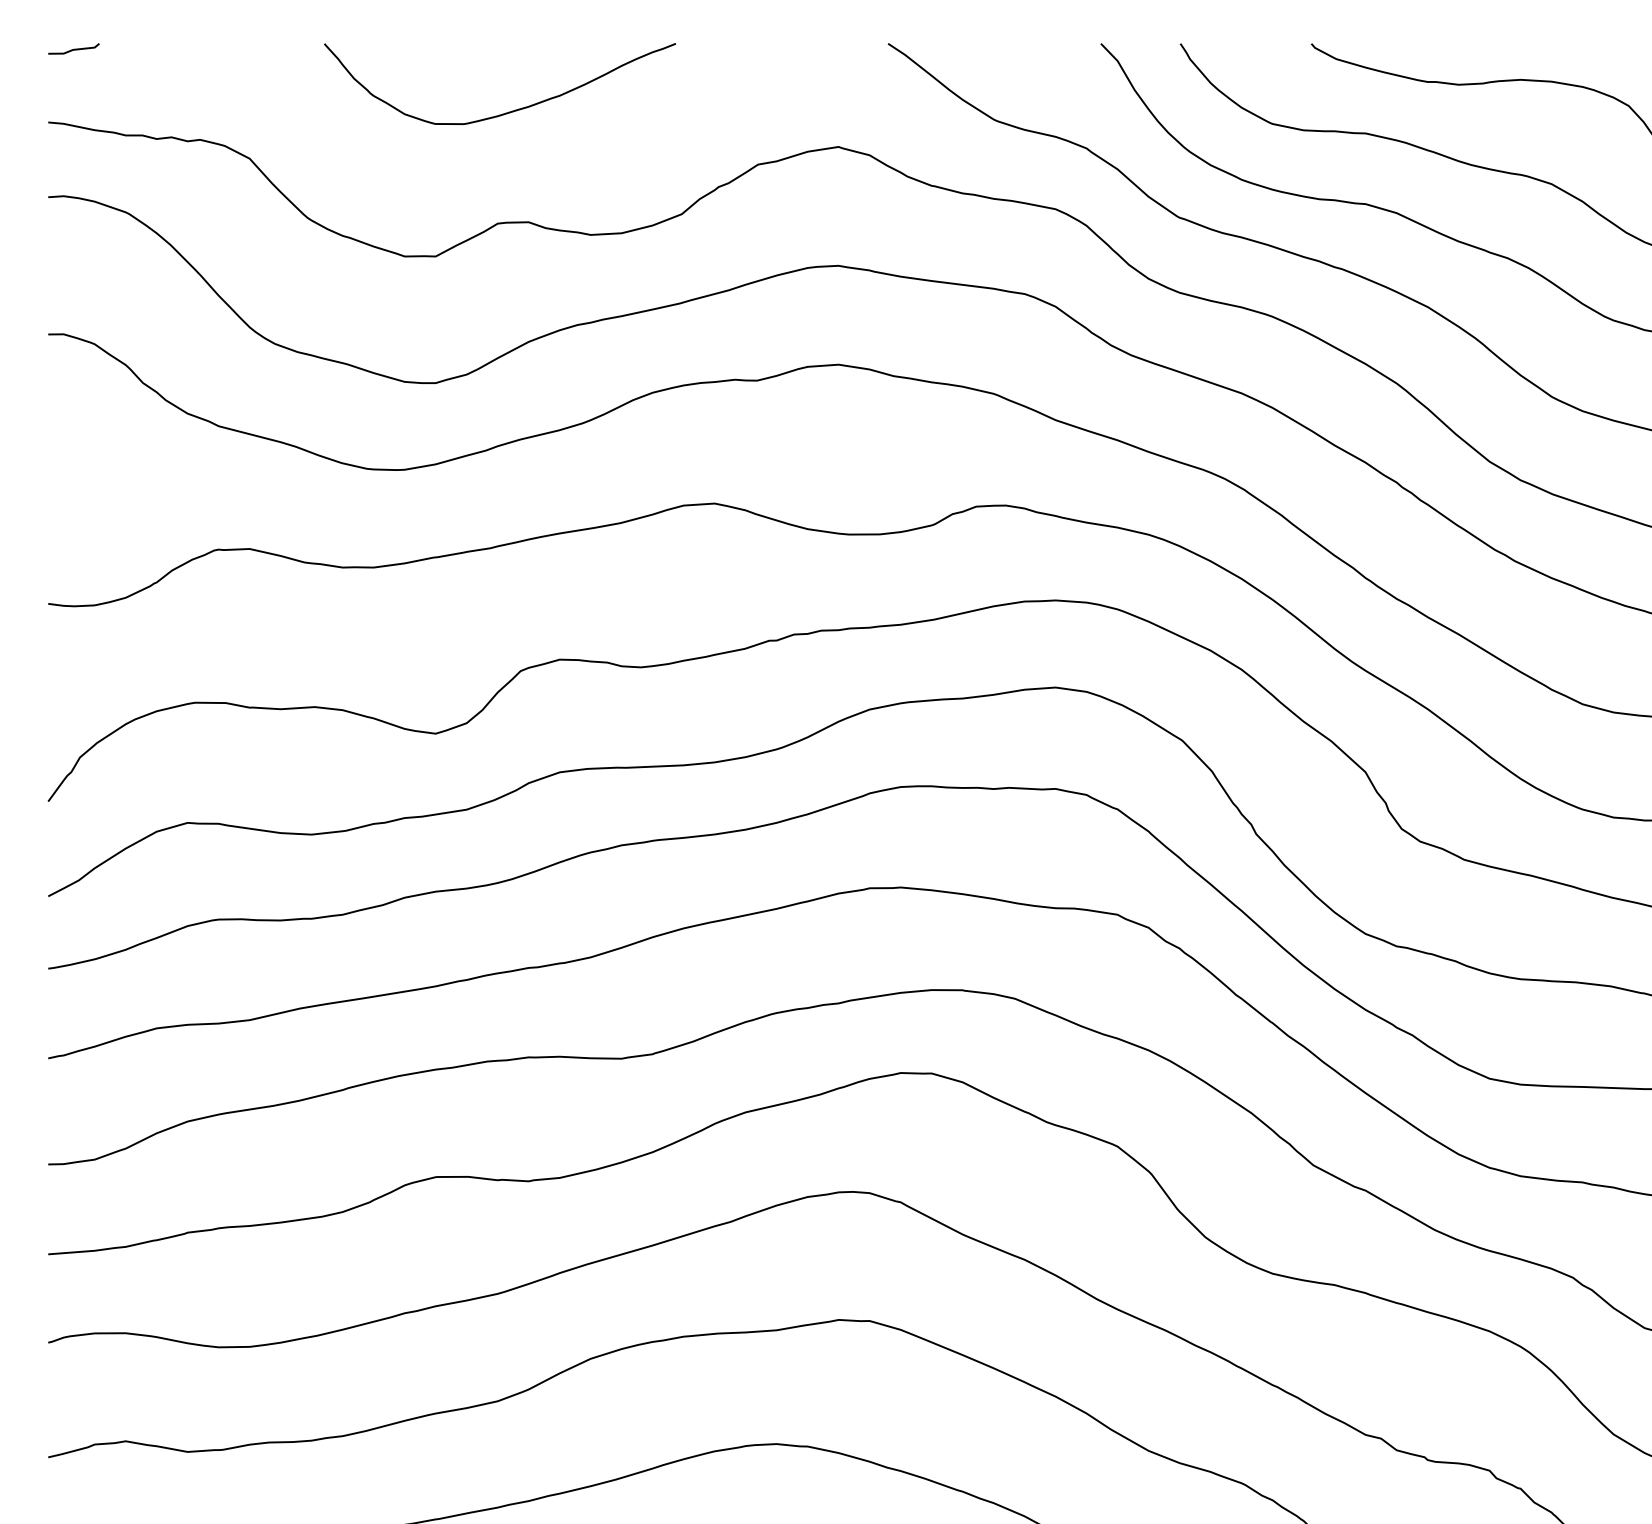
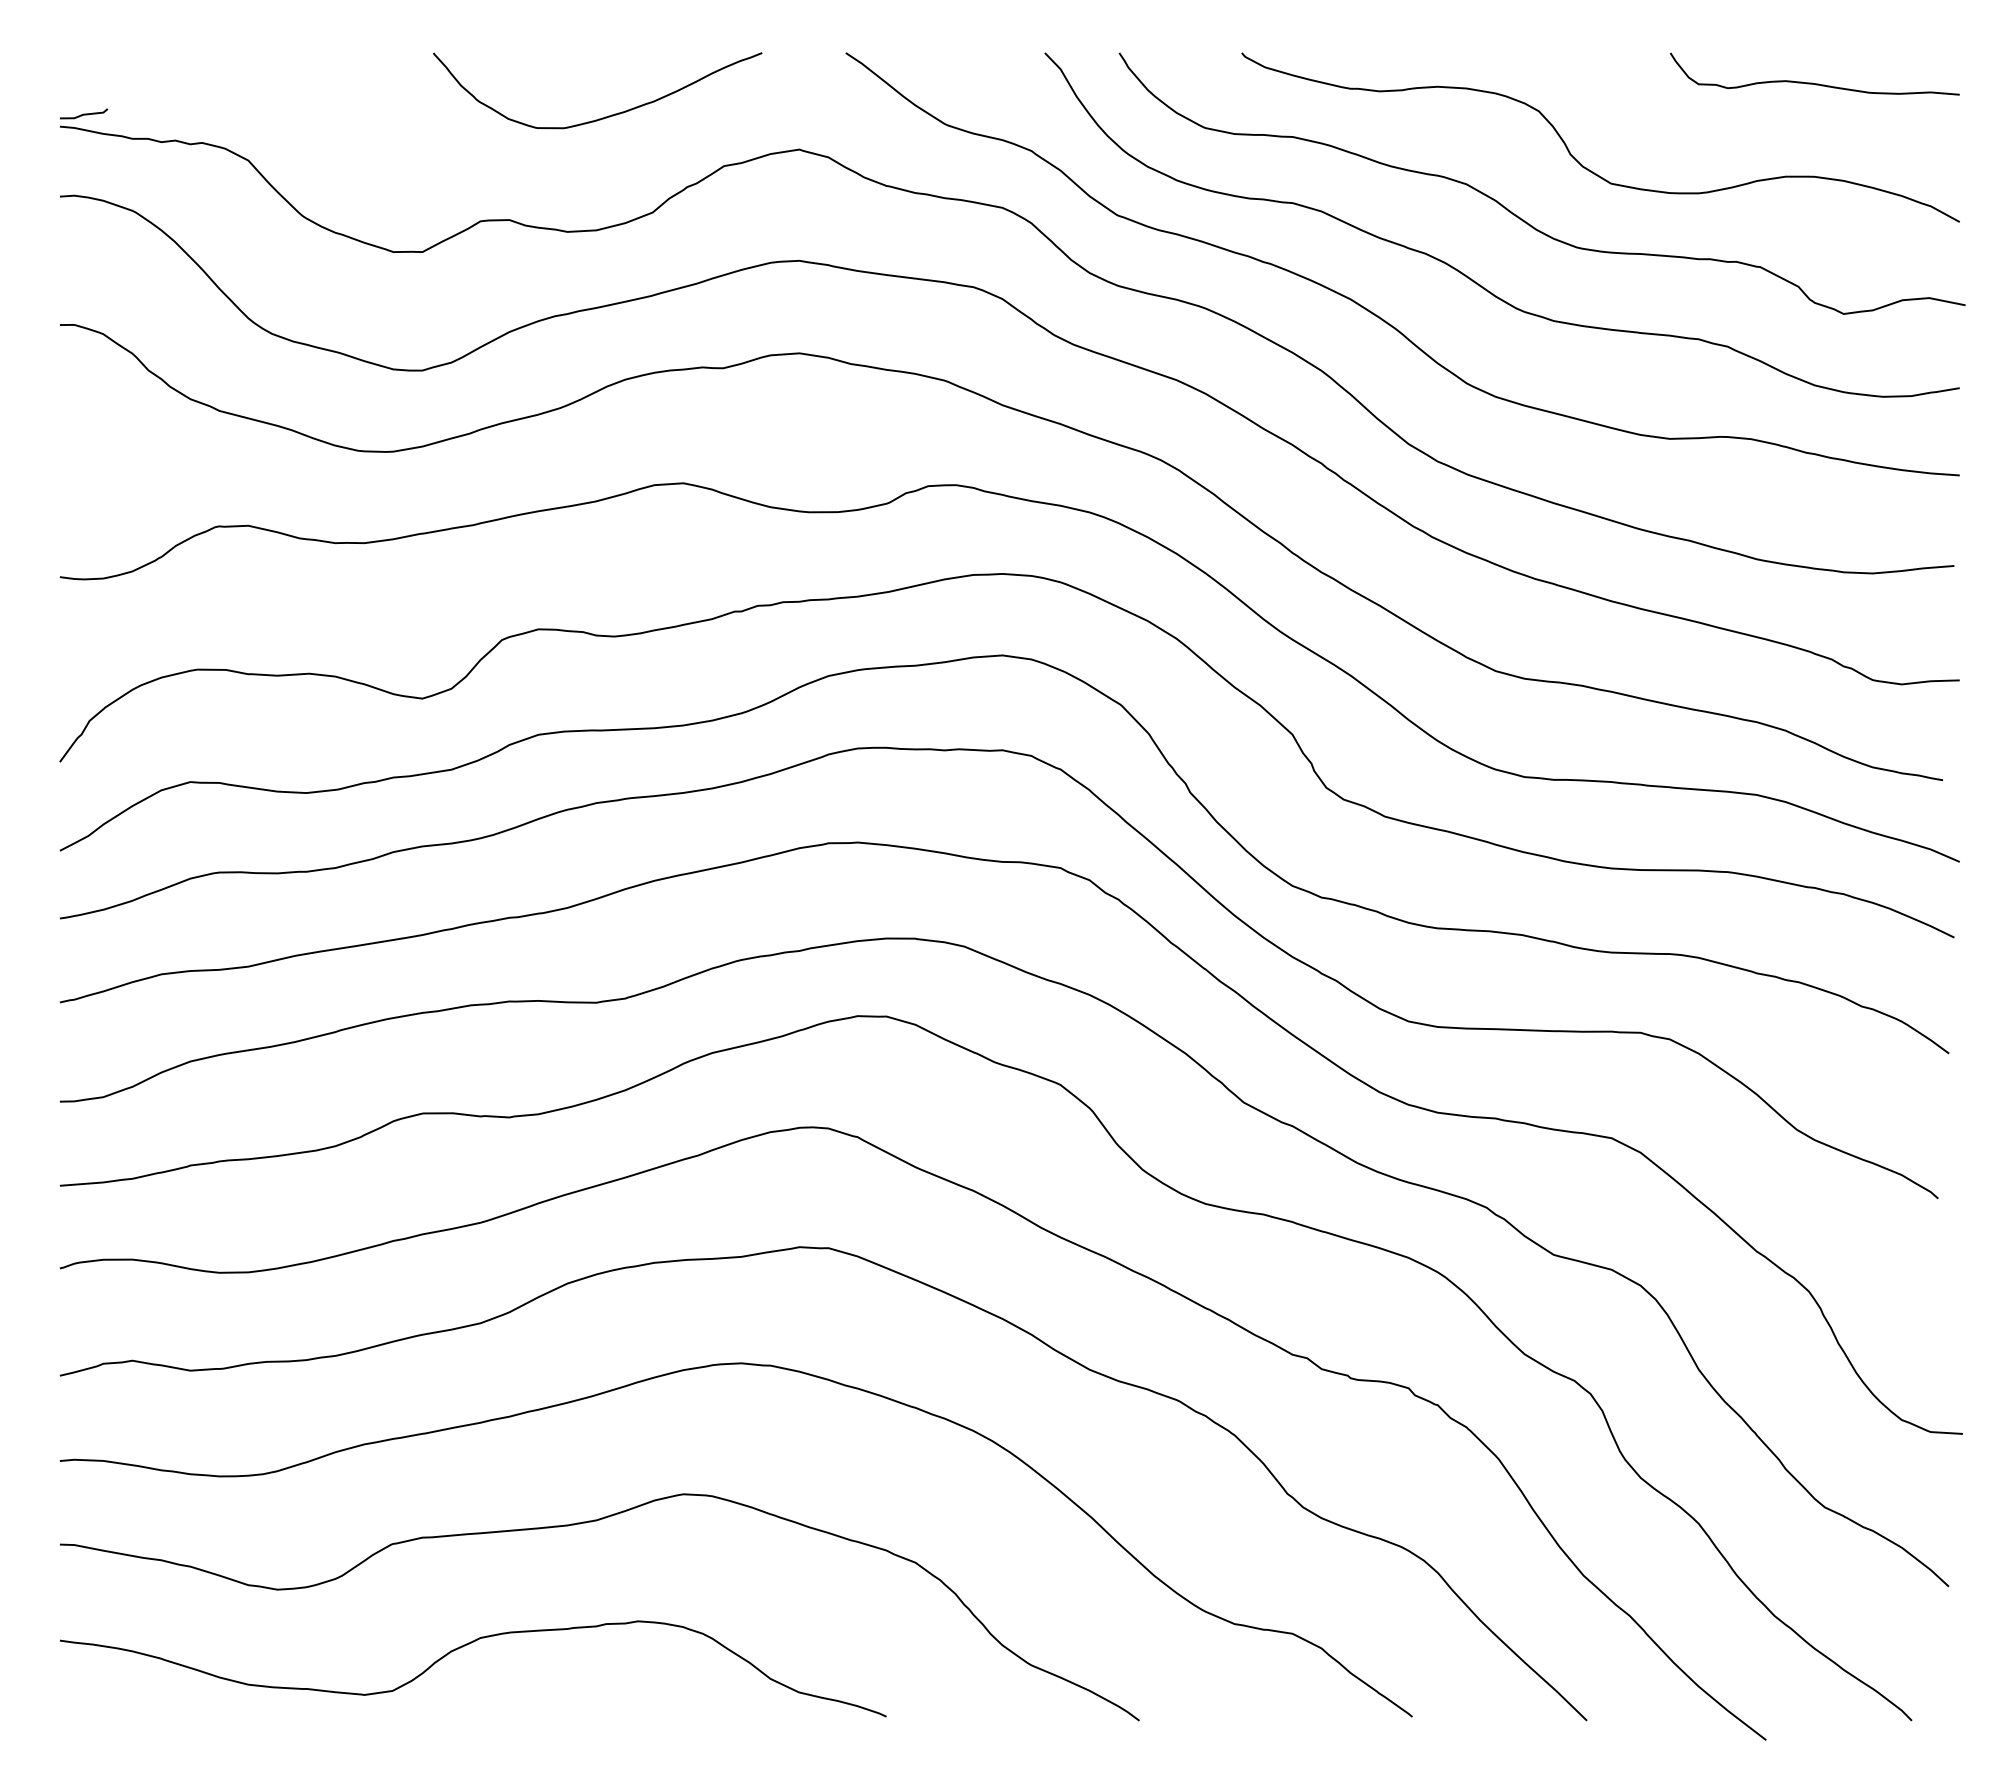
line: (74, 48) -> (84, 113), moved
curve: (508, 111) -> (605, 116), moved

